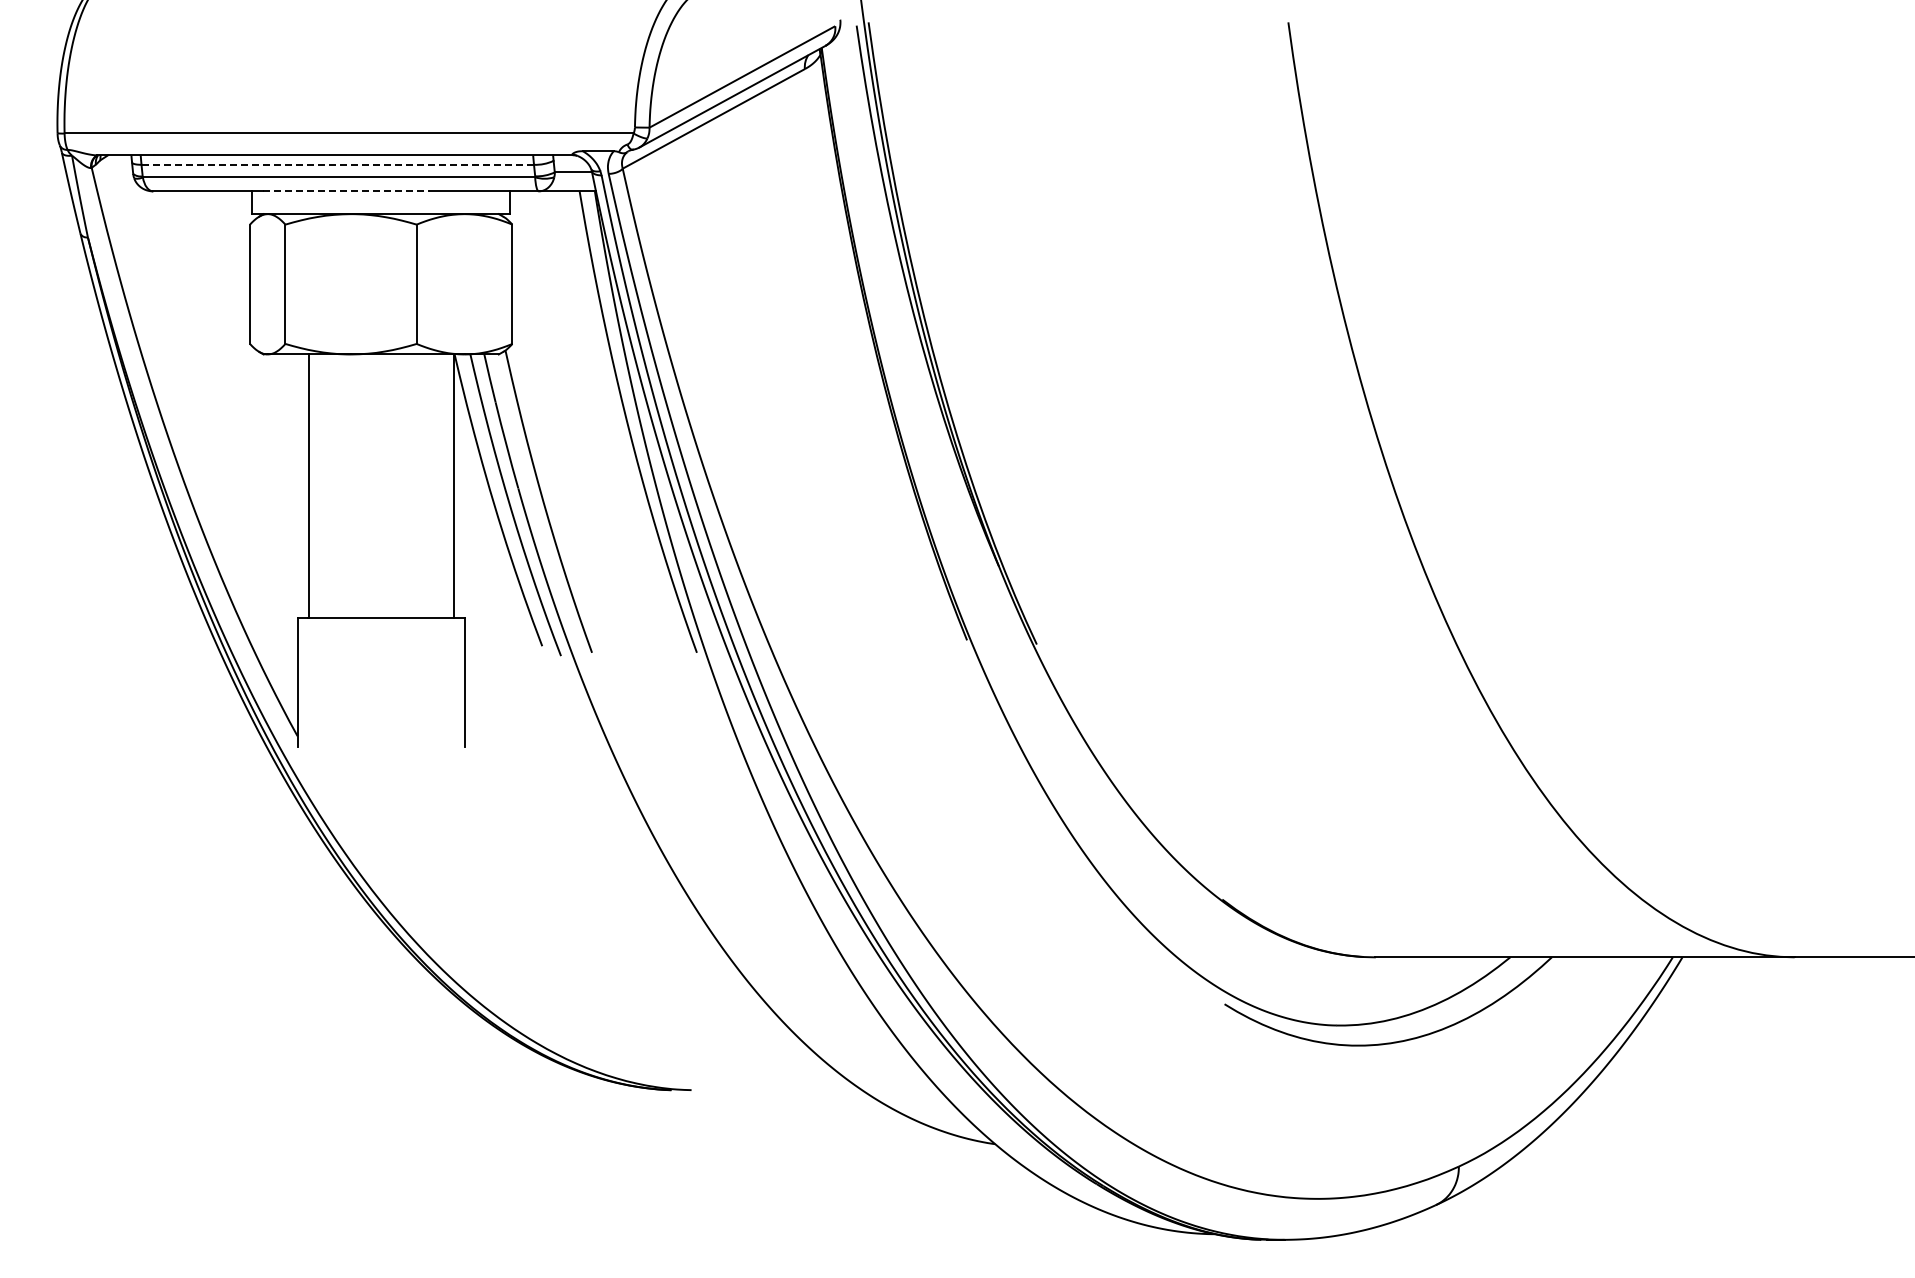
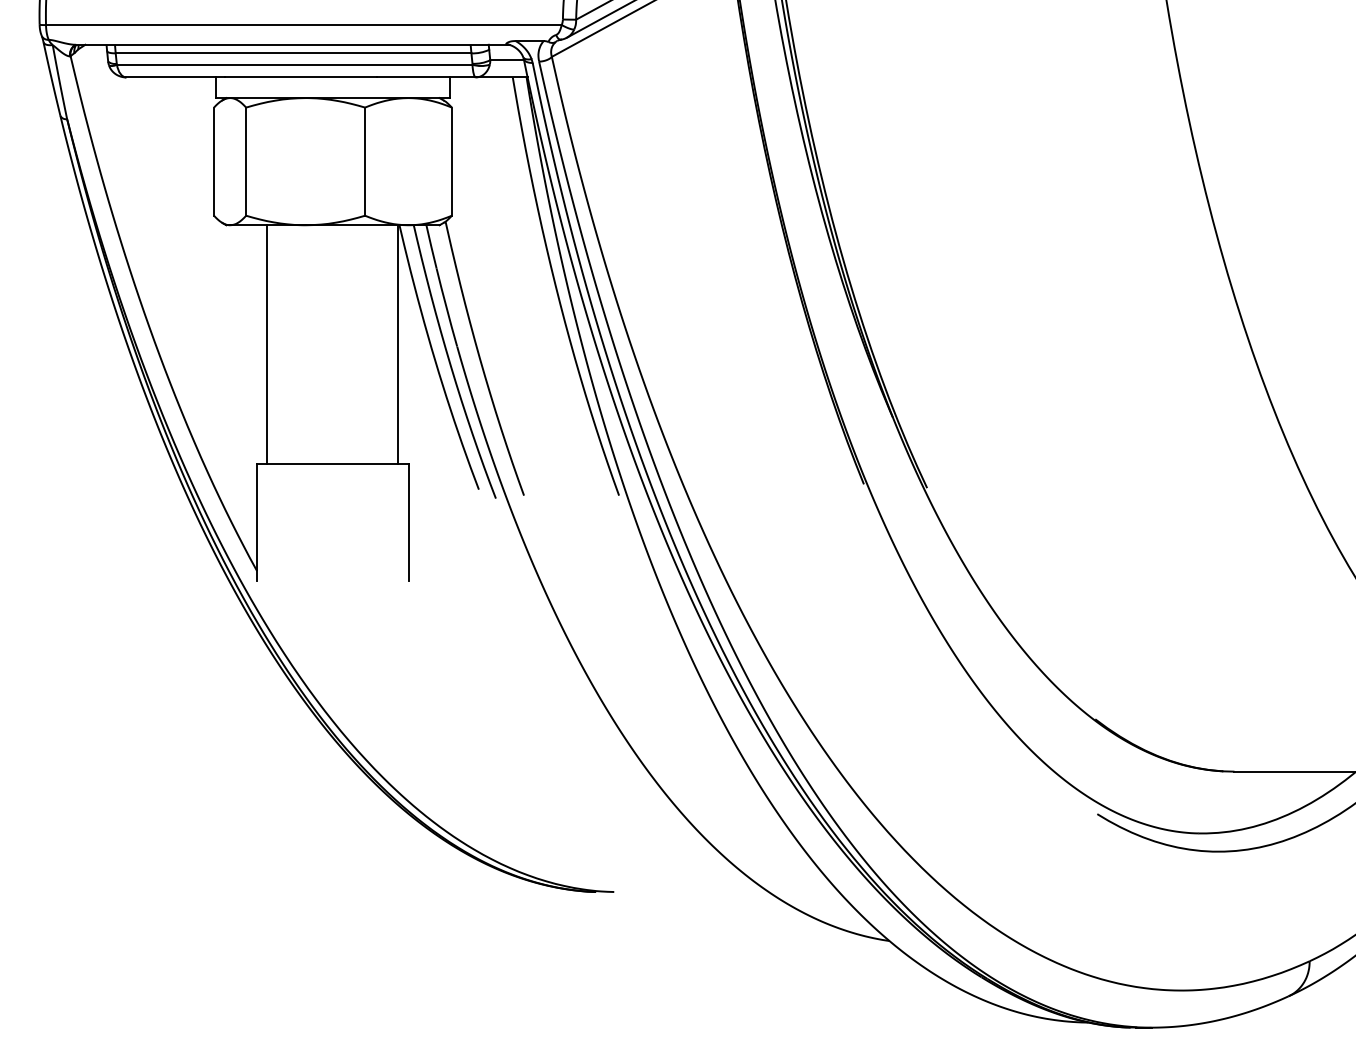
line: (338, 164) -> (294, 53), dashed -> solid
line: (346, 191) -> (301, 77), dashed -> solid

